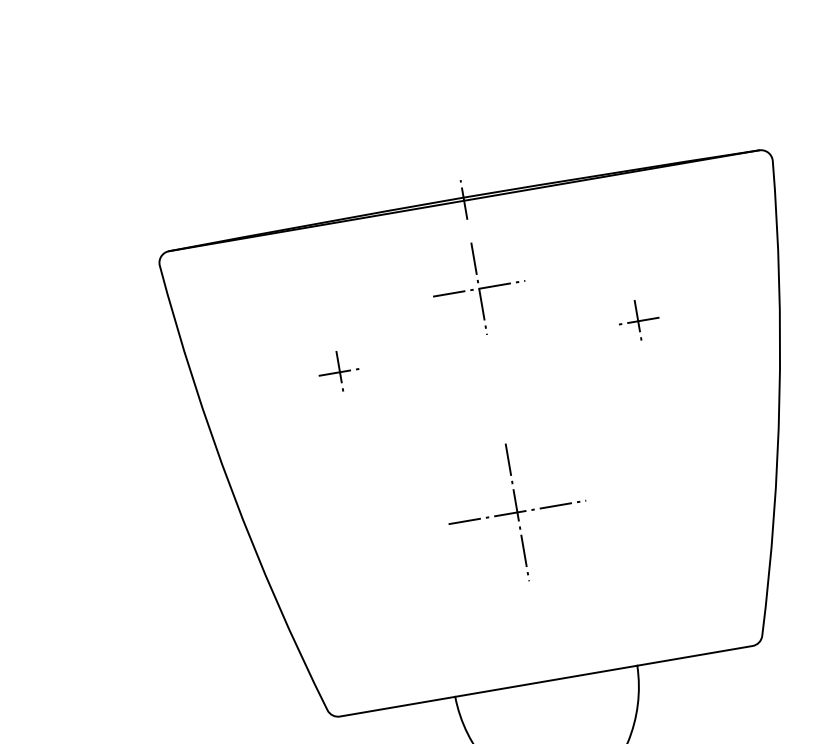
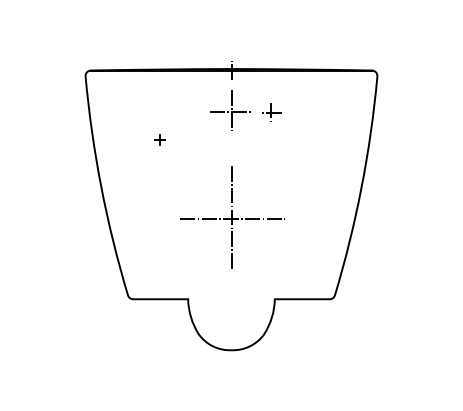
part: (638, 320) -> (271, 112), moved
part: (337, 371) -> (159, 139), size x0.6
part: (513, 512) -> (229, 218), size x1.6
line: (546, 681) -> (231, 299), removed

